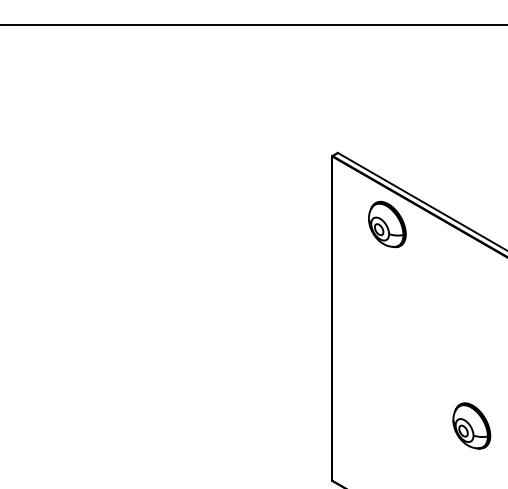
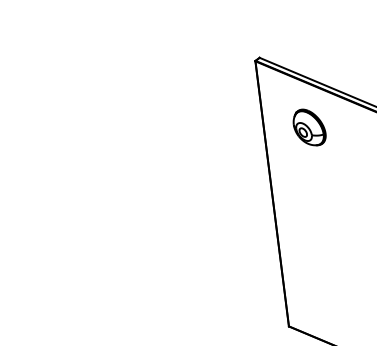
part: (387, 224) -> (309, 127), moved

